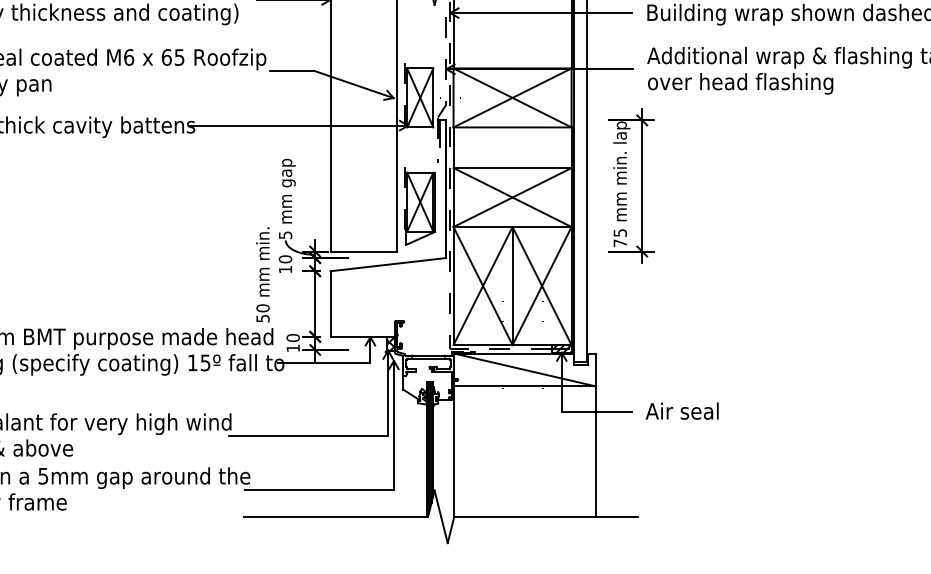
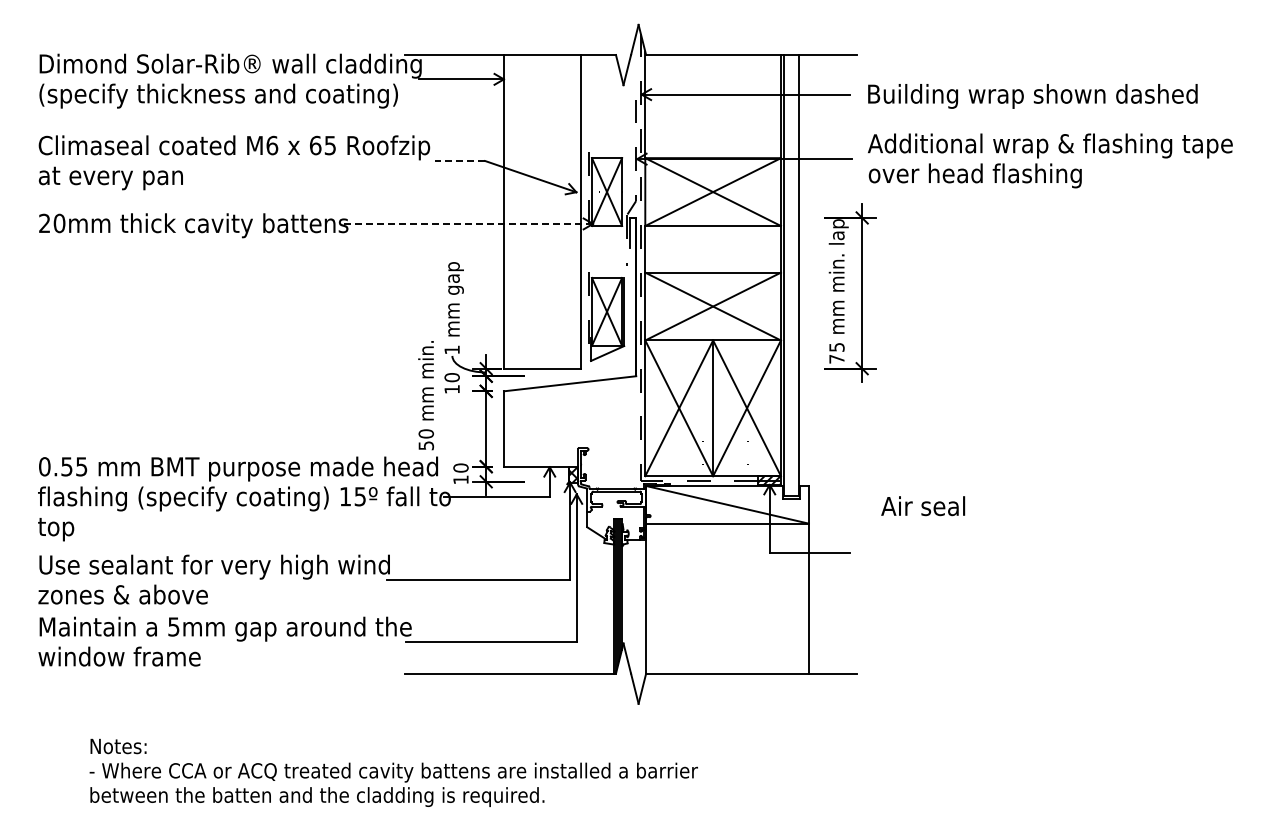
line: (291, 71) -> (459, 161), solid -> dashed
line: (298, 125) -> (466, 223), solid -> dashed
text: (284, 234) -> (451, 349), 5 -> 1
text: (682, 411) -> (923, 506), moved

